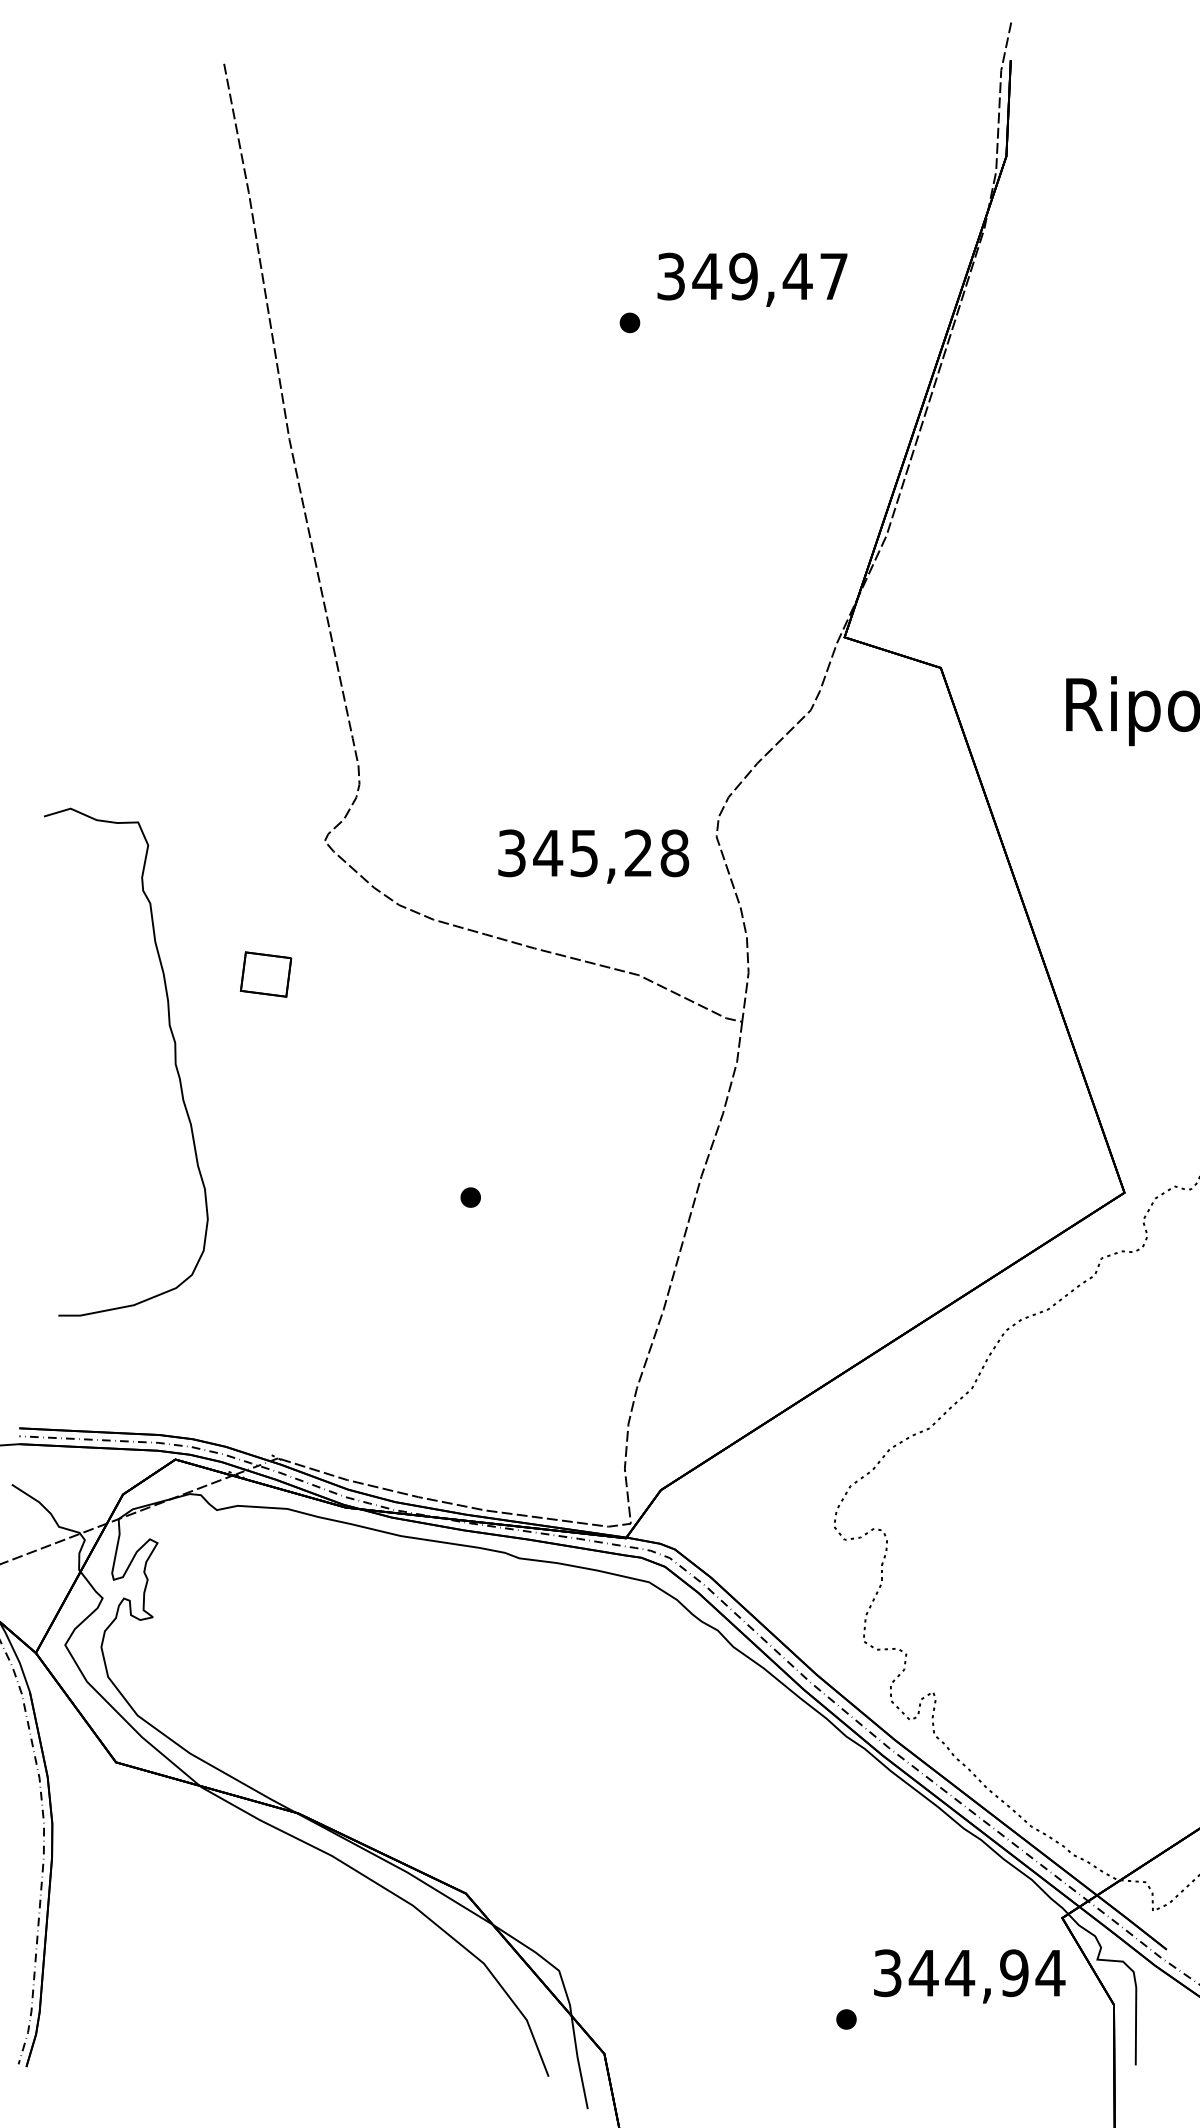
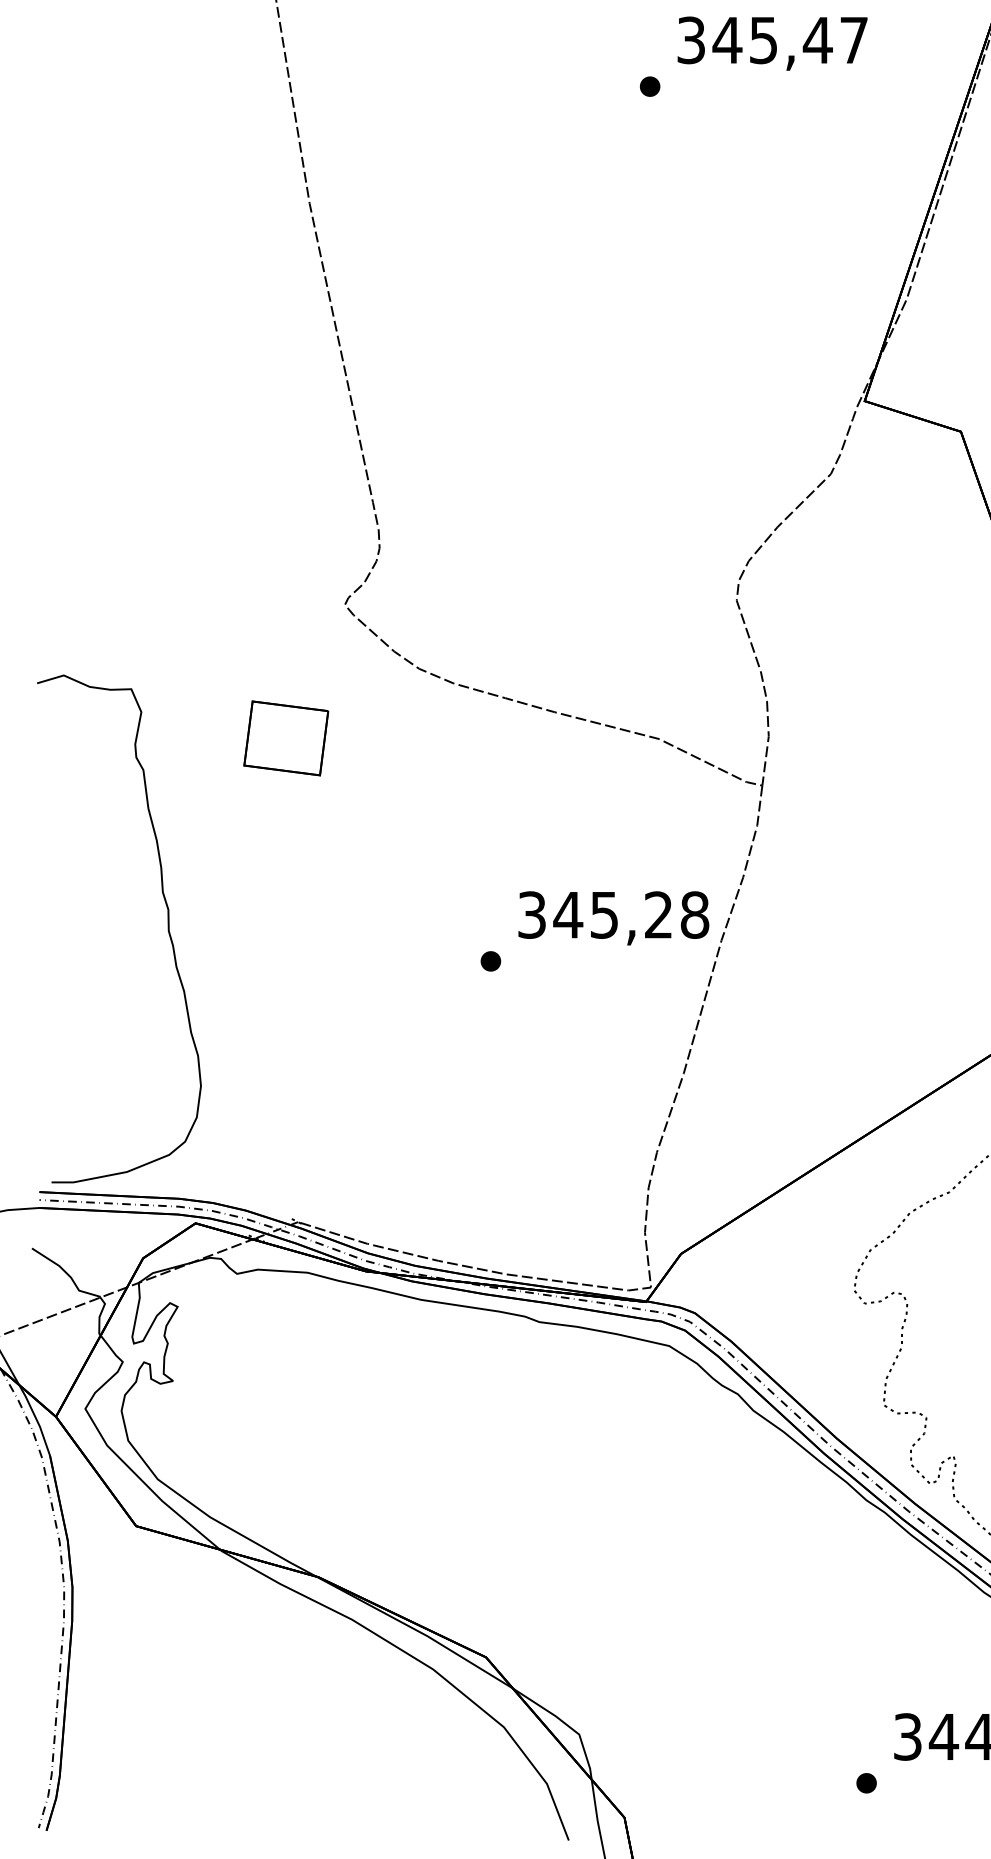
text: (743, 276) -> (763, 40), 349,47 -> 345,47
text: (593, 856) -> (613, 918), moved
part: (265, 974) -> (285, 738), size x1.67
curve: (174, 1061) -> (167, 928), moved

